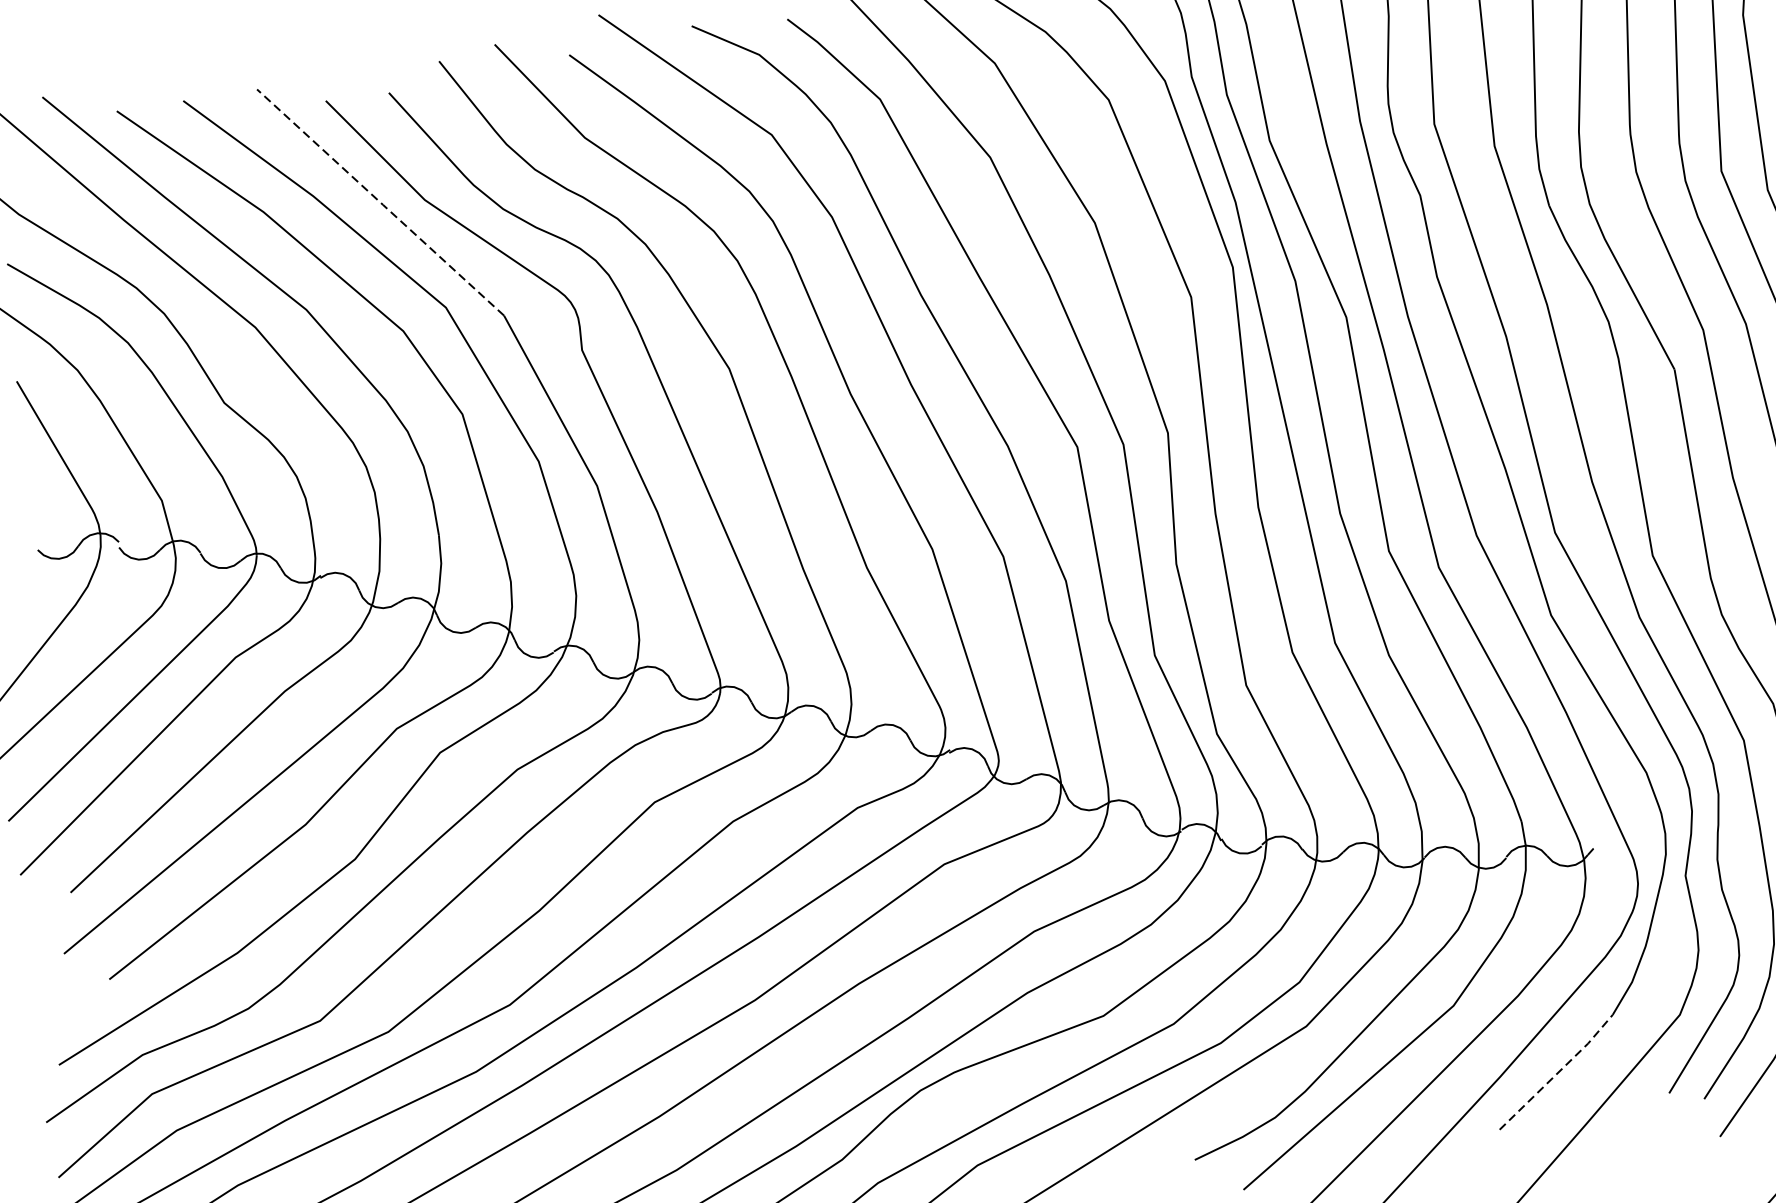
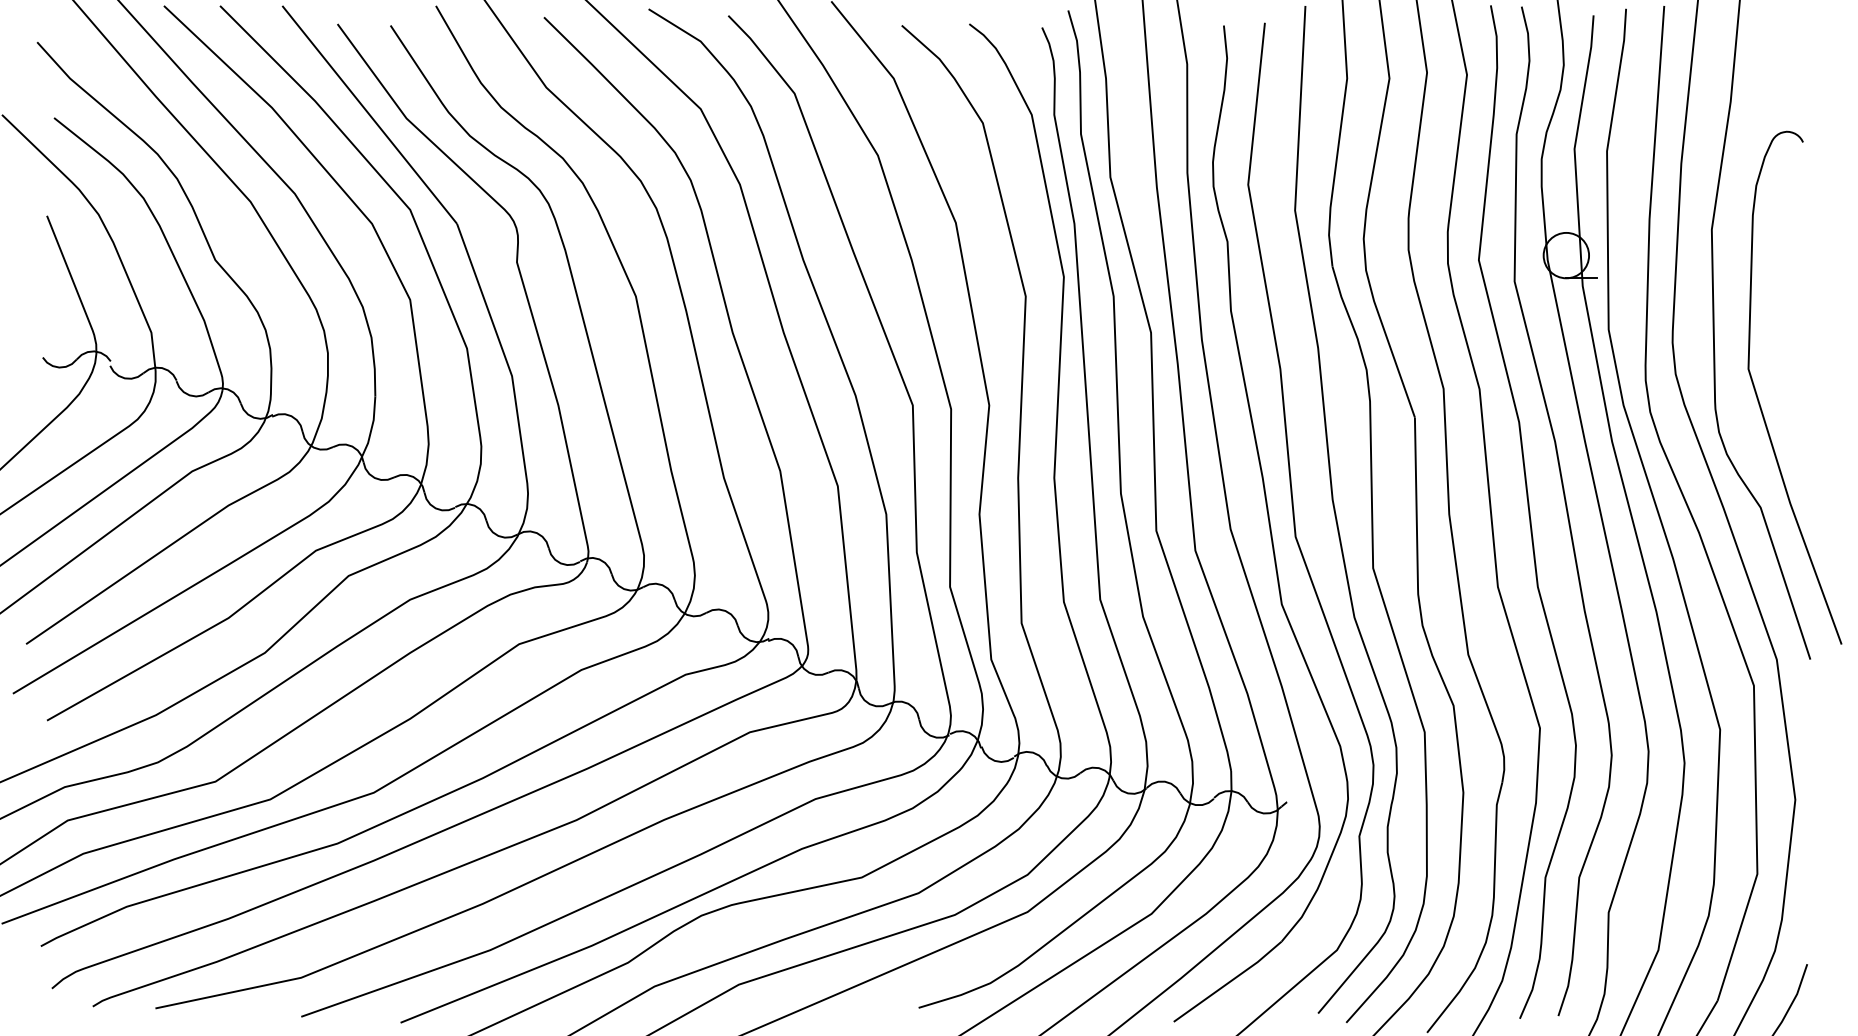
line: (380, 202) -> (369, 114), dashed -> solid
line: (1558, 1072) -> (1229, 982), dashed -> solid

